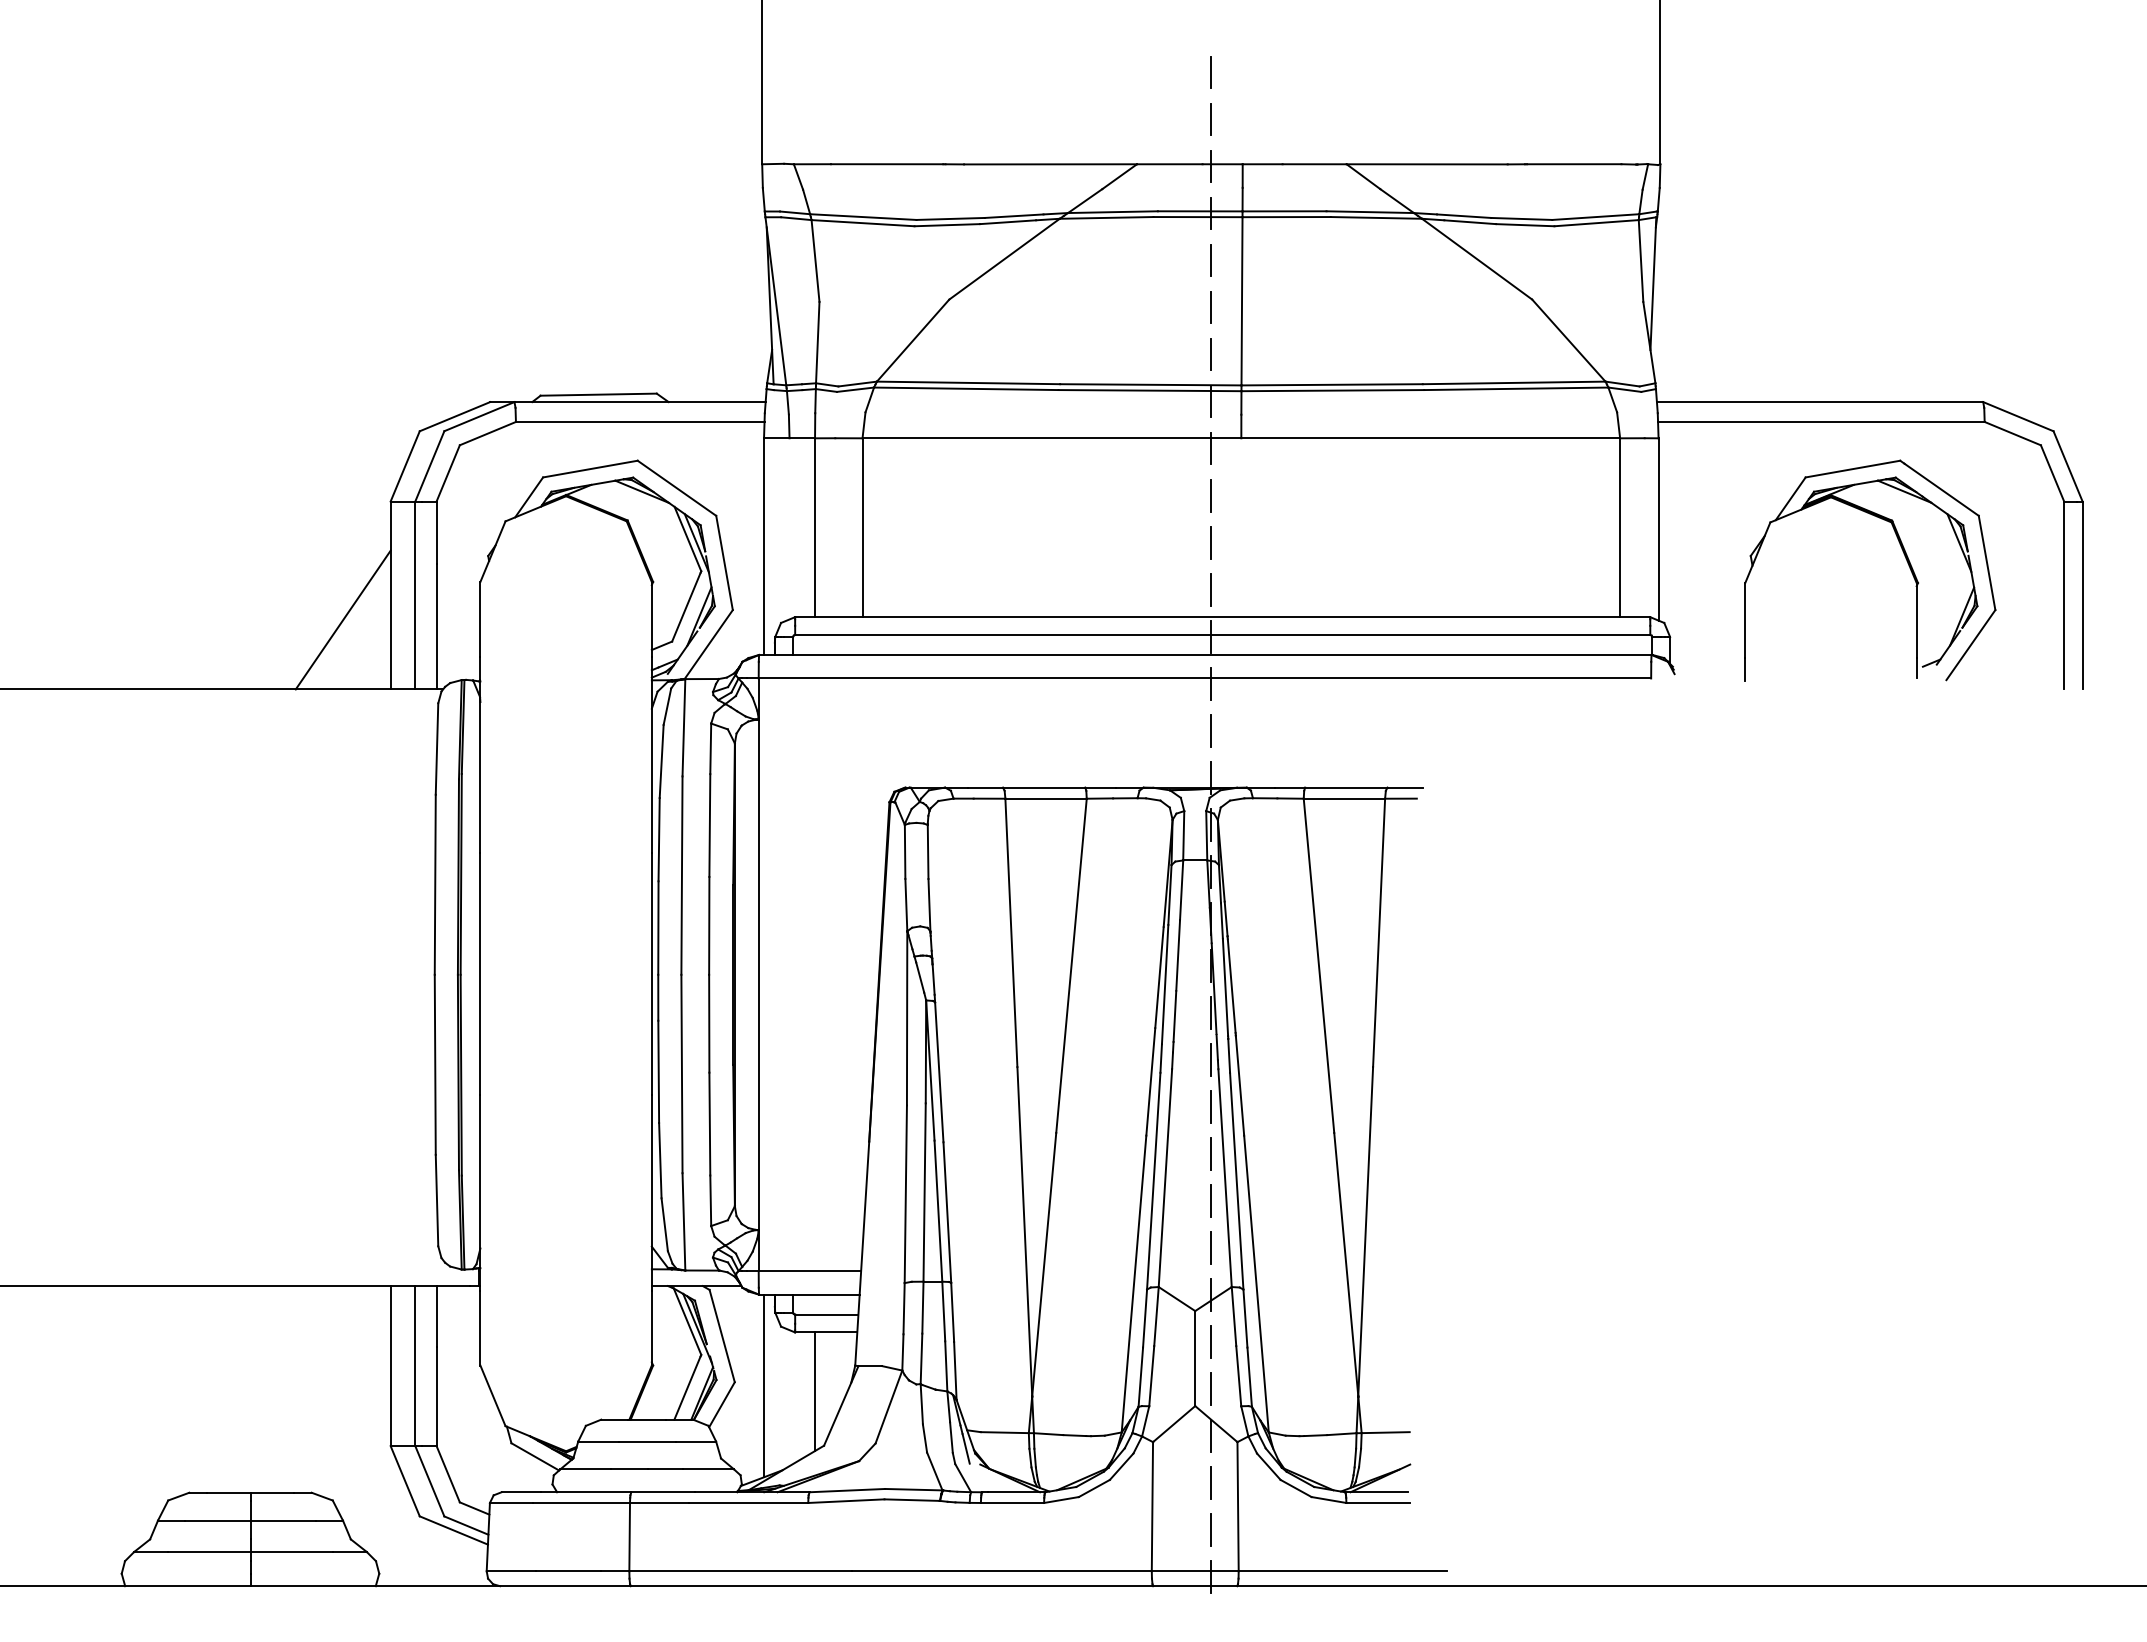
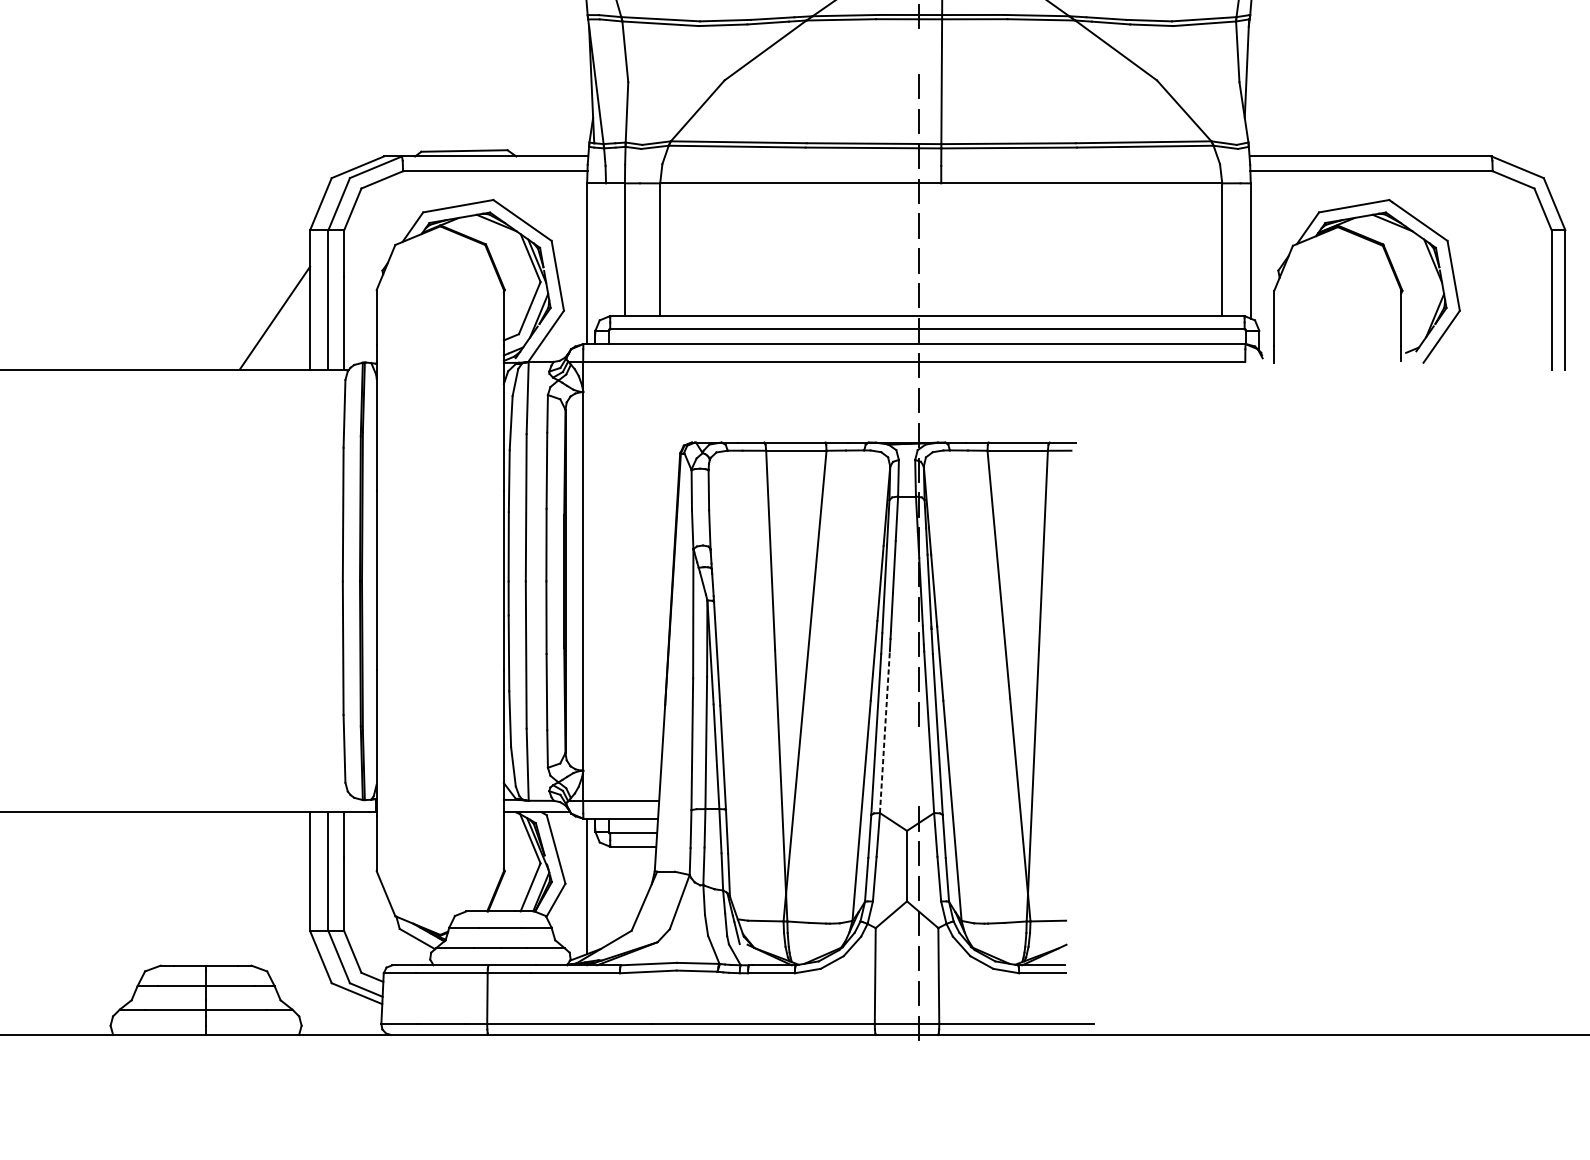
line: (1211, 260) -> (919, 51), removed
part: (1903, 554) -> (1391, 269), moved
line: (1165, 1177) -> (884, 731), solid -> dashed
line: (1210, 1200) -> (918, 748), removed
line: (1211, 1247) -> (919, 783), removed
line: (815, 1391) -> (625, 890), removed

